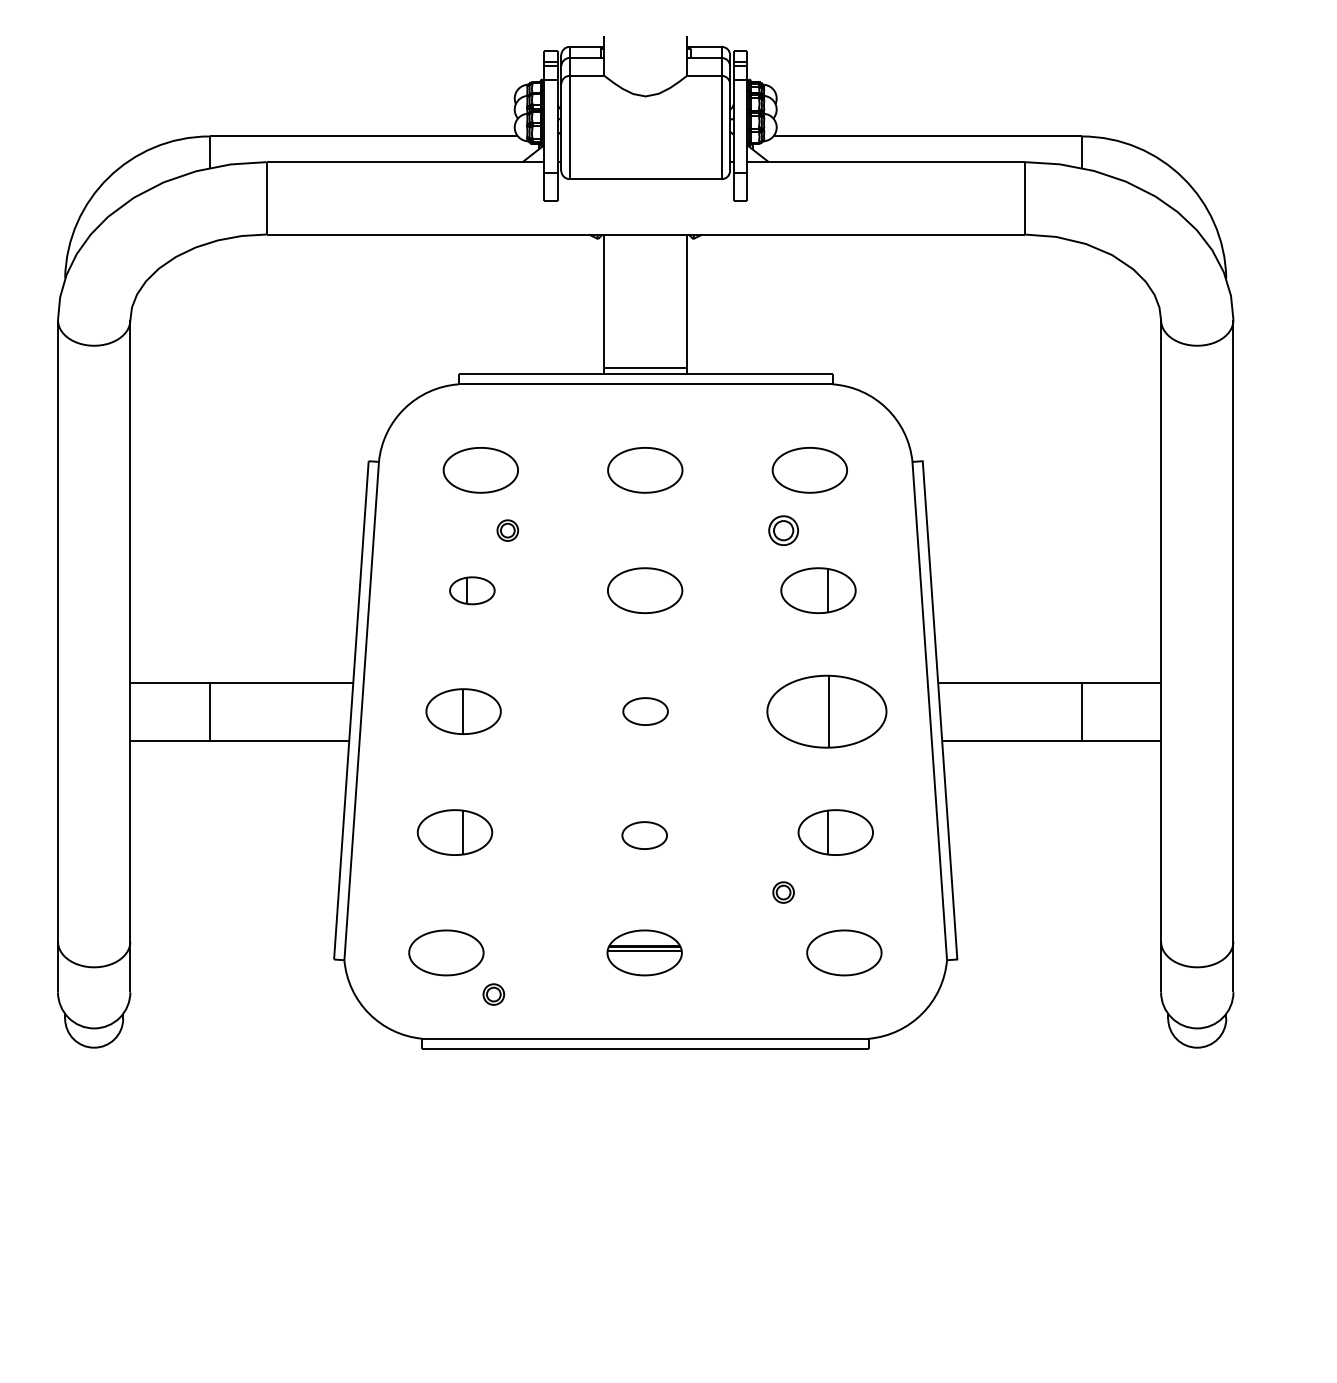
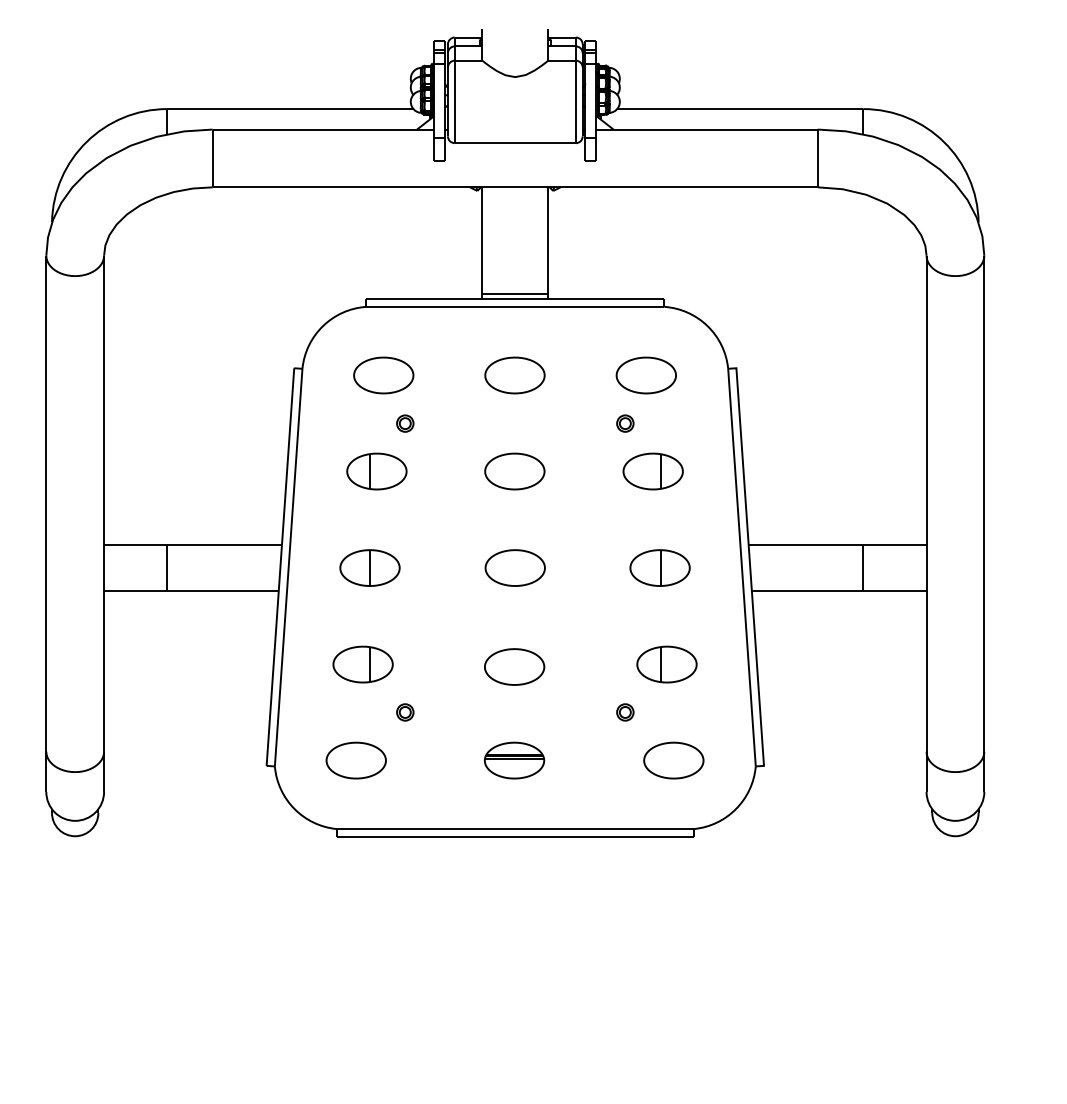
part: (783, 530) -> (625, 423), size x0.71
part: (472, 590) -> (377, 471), size x1.67
part: (645, 711) -> (515, 567), size x1.67
part: (827, 711) -> (660, 567), size x0.62
part: (644, 835) -> (514, 666), size x1.67
part: (493, 994) -> (405, 712), moved

